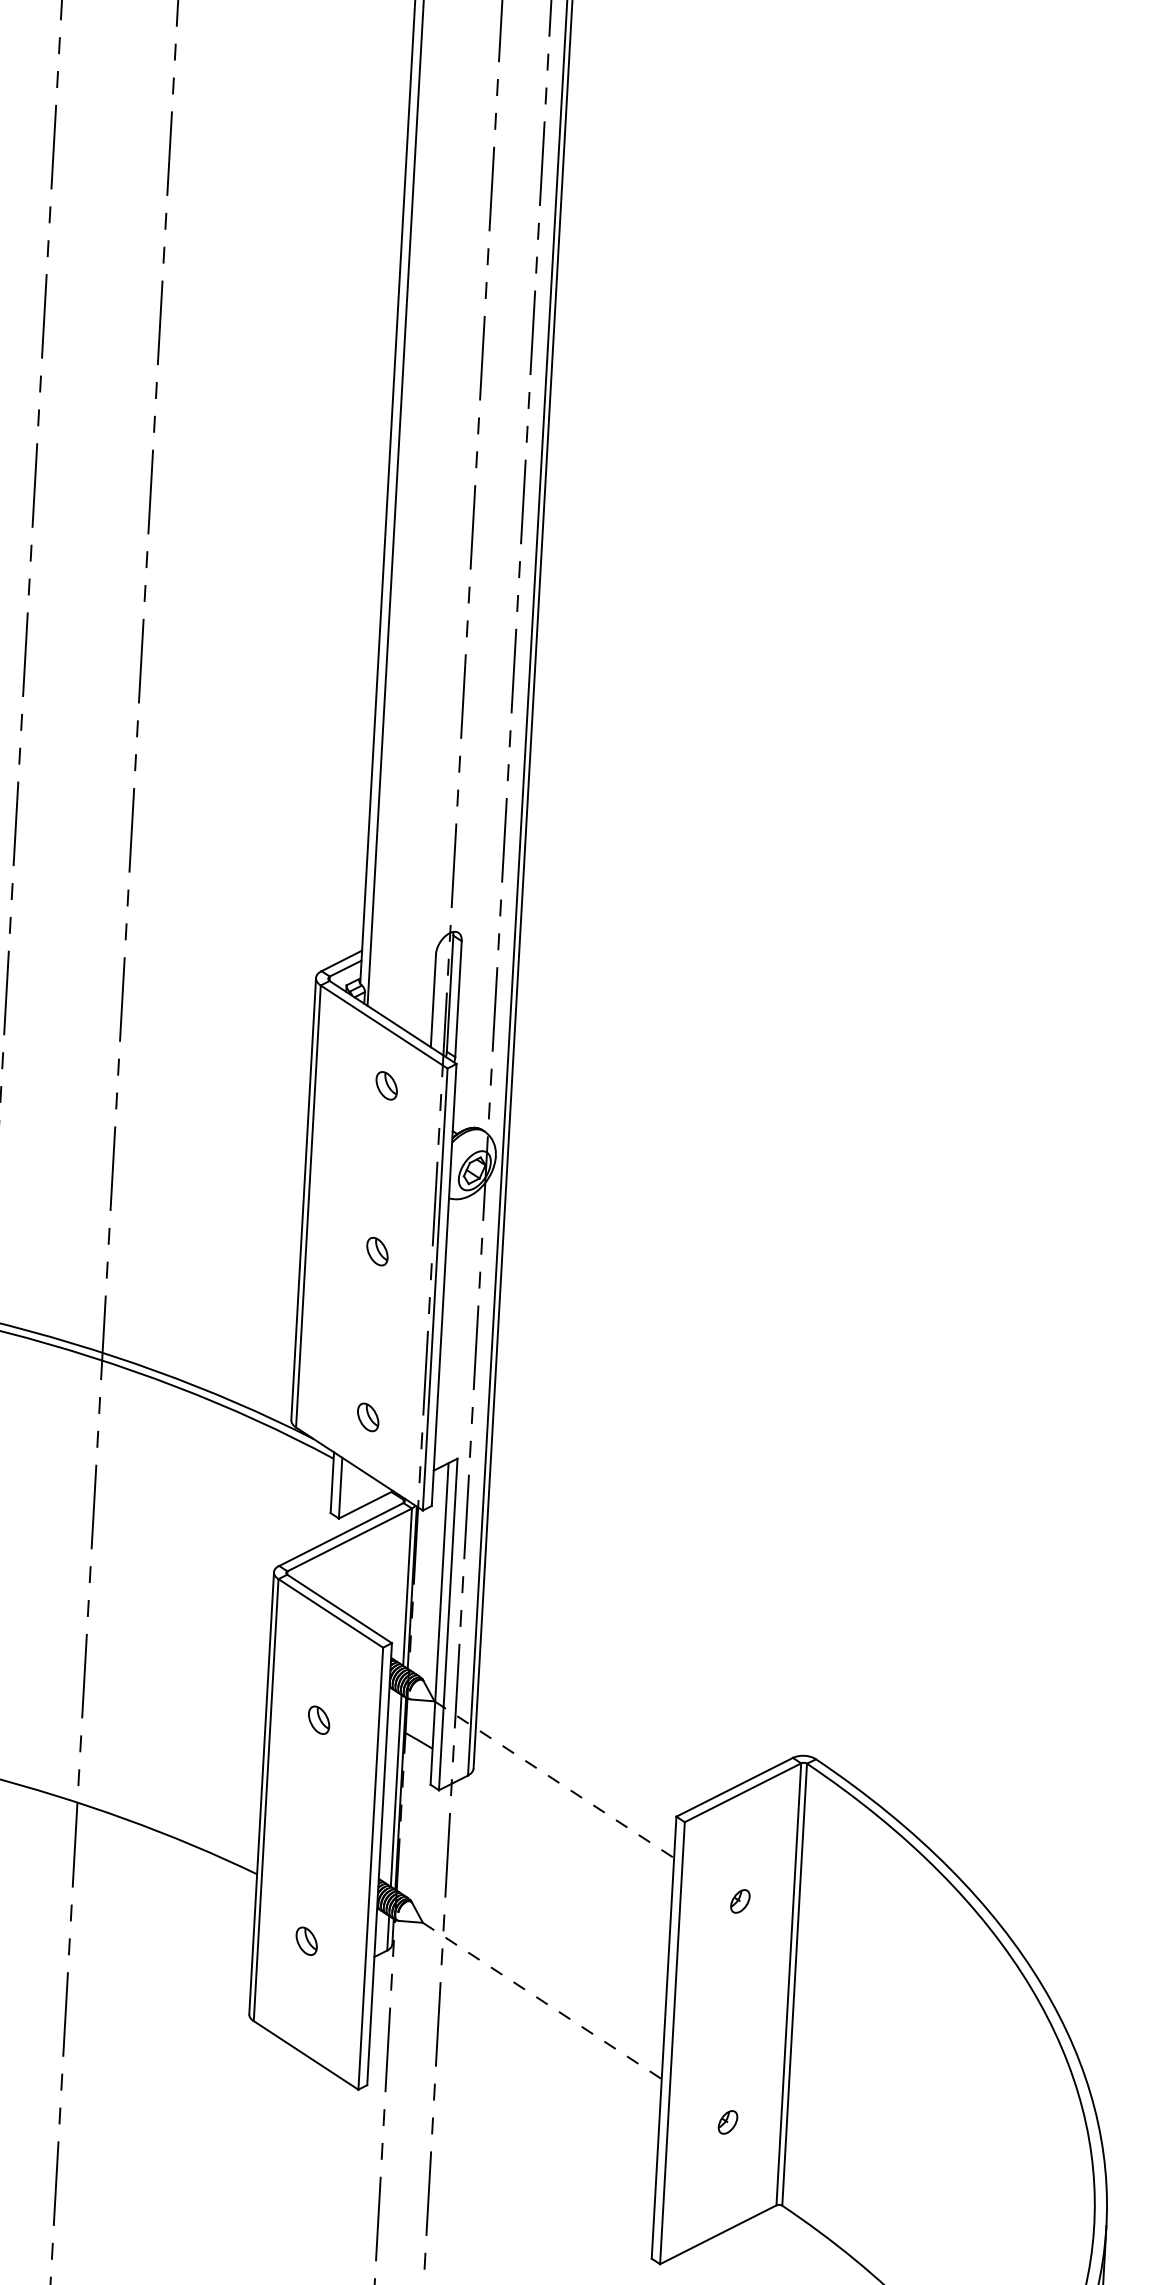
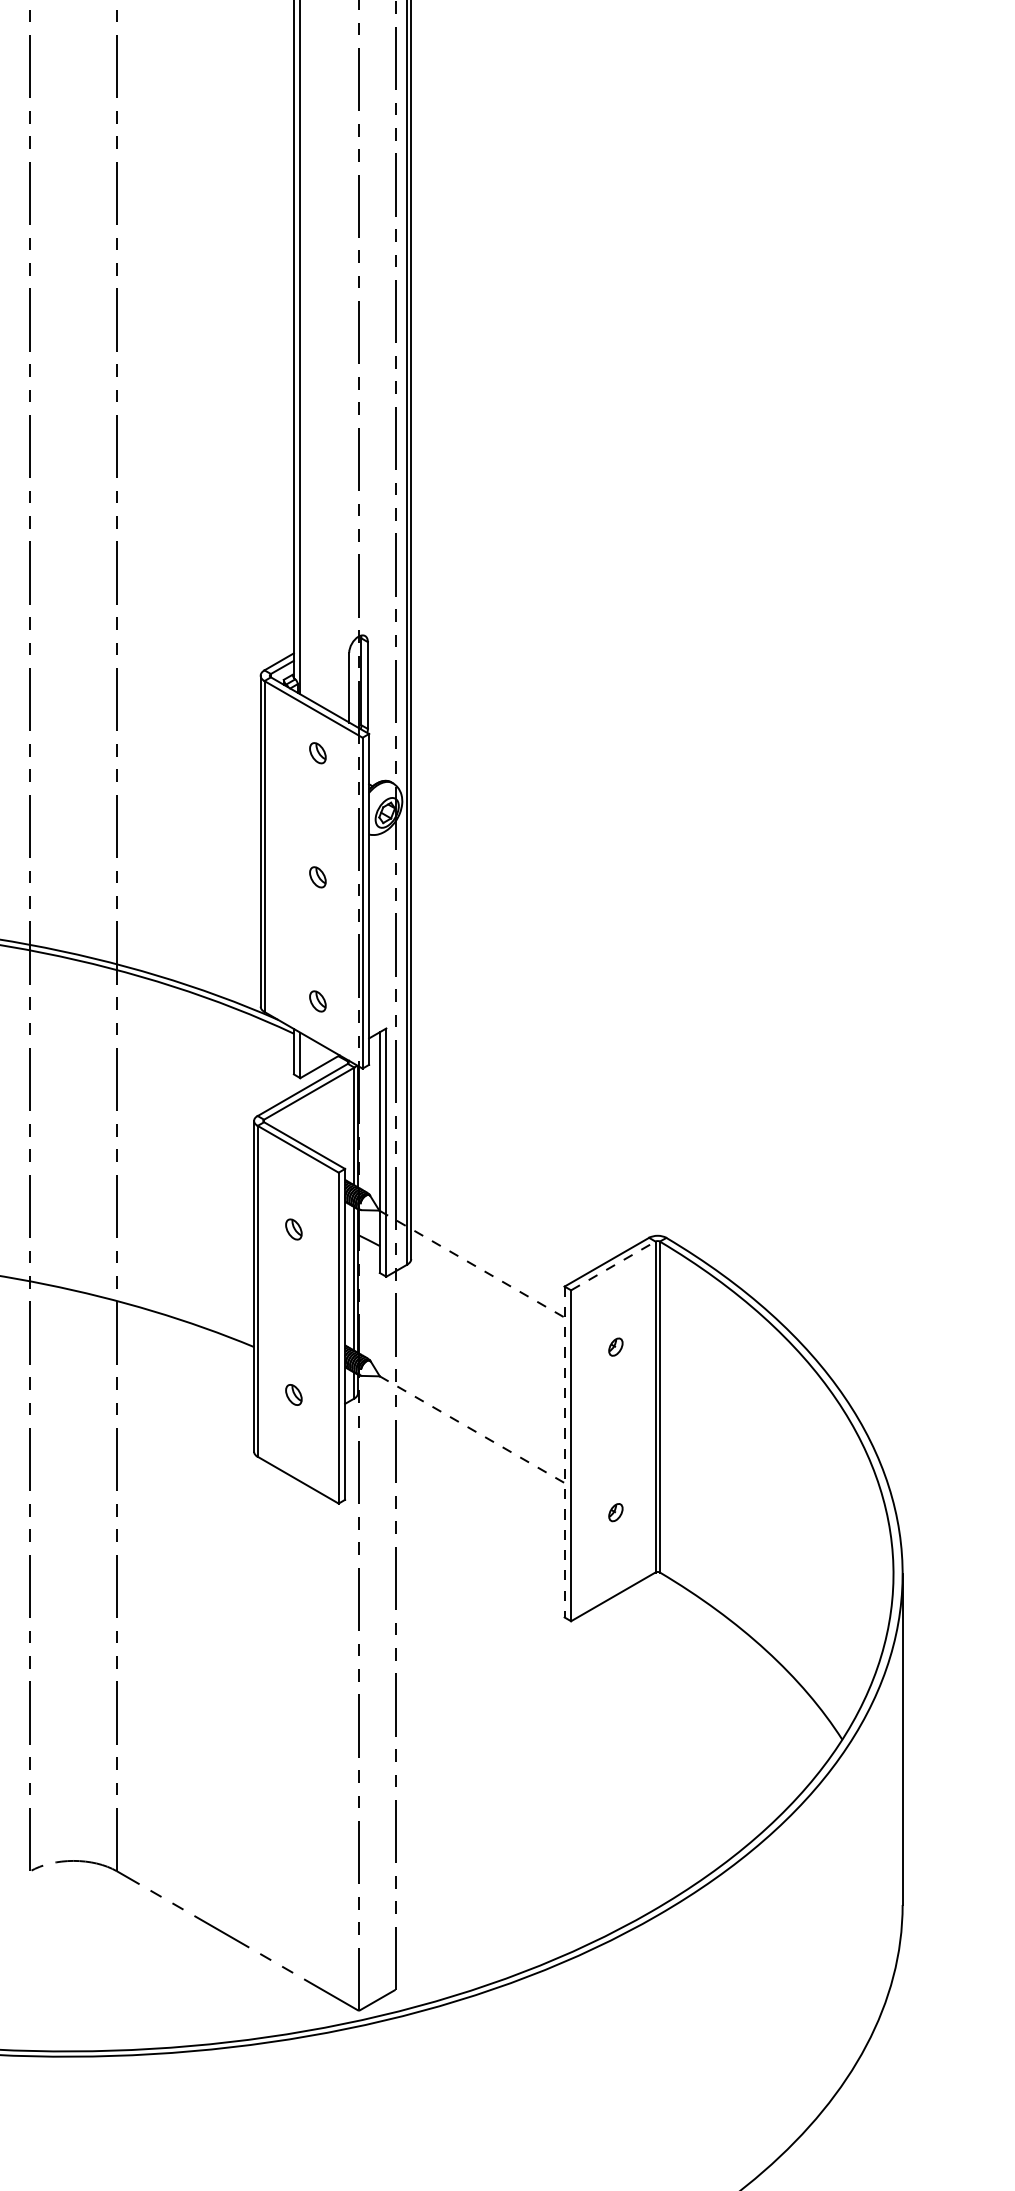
line: (743, 1792) -> (613, 1265), solid -> dashed
line: (663, 2038) -> (564, 1452), solid -> dashed

